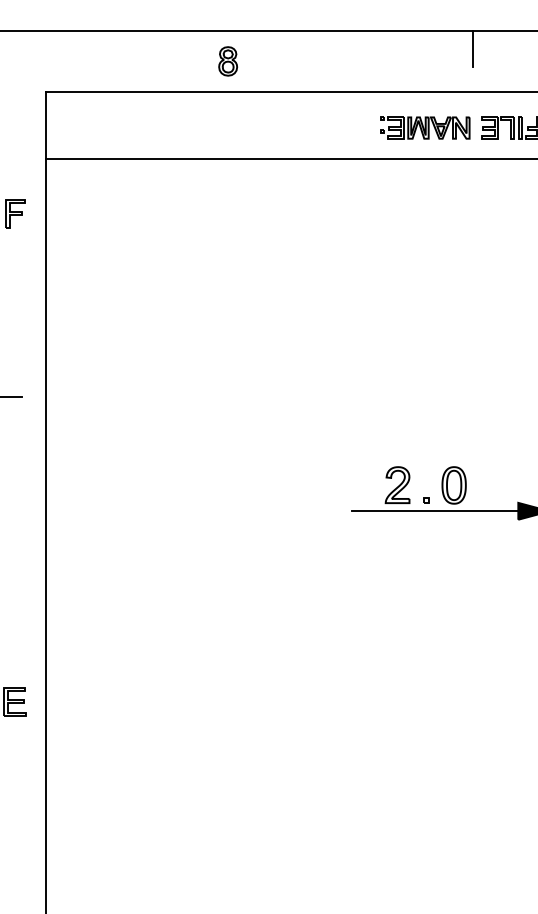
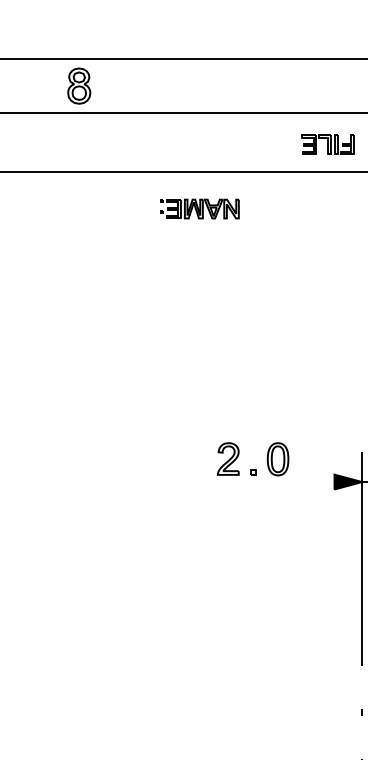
line: (473, 48) -> (295, 74), removed
part: (227, 61) -> (78, 86), size x1.4
part: (425, 127) -> (200, 208), moved
line: (434, 511) -> (260, 482), removed

